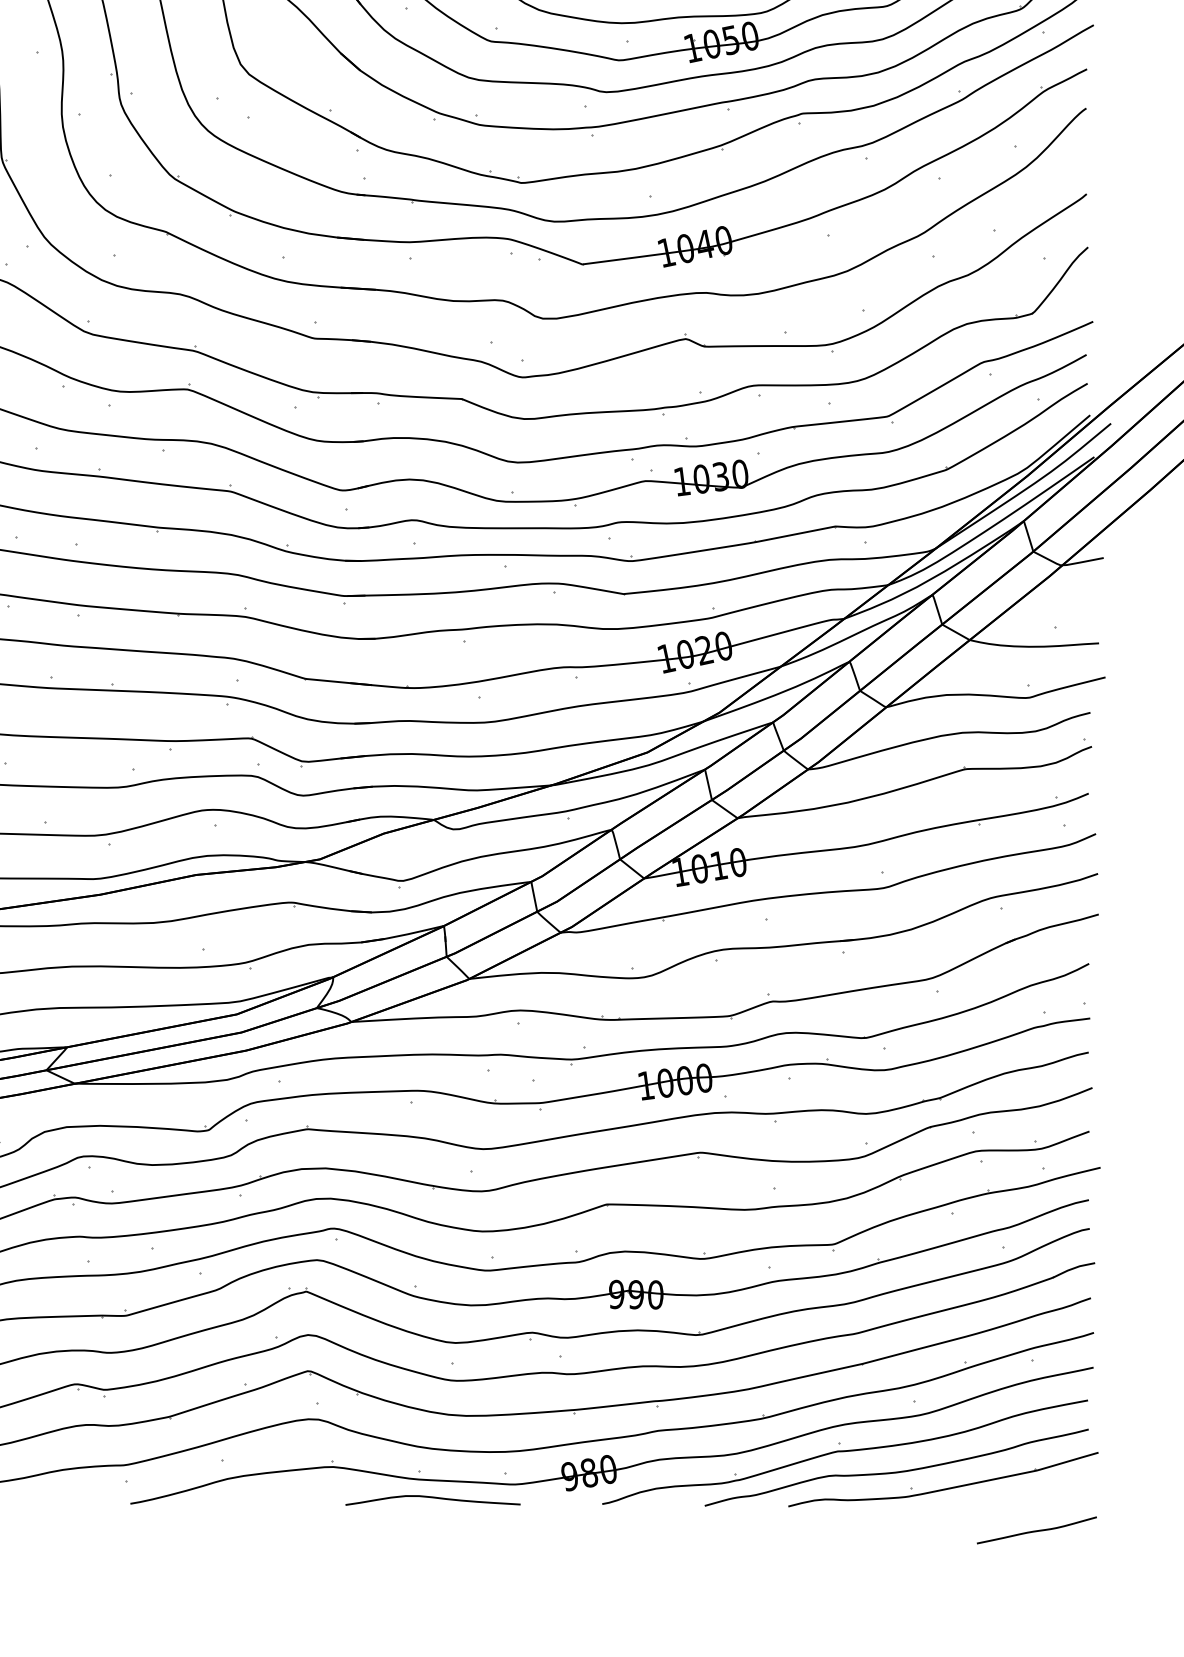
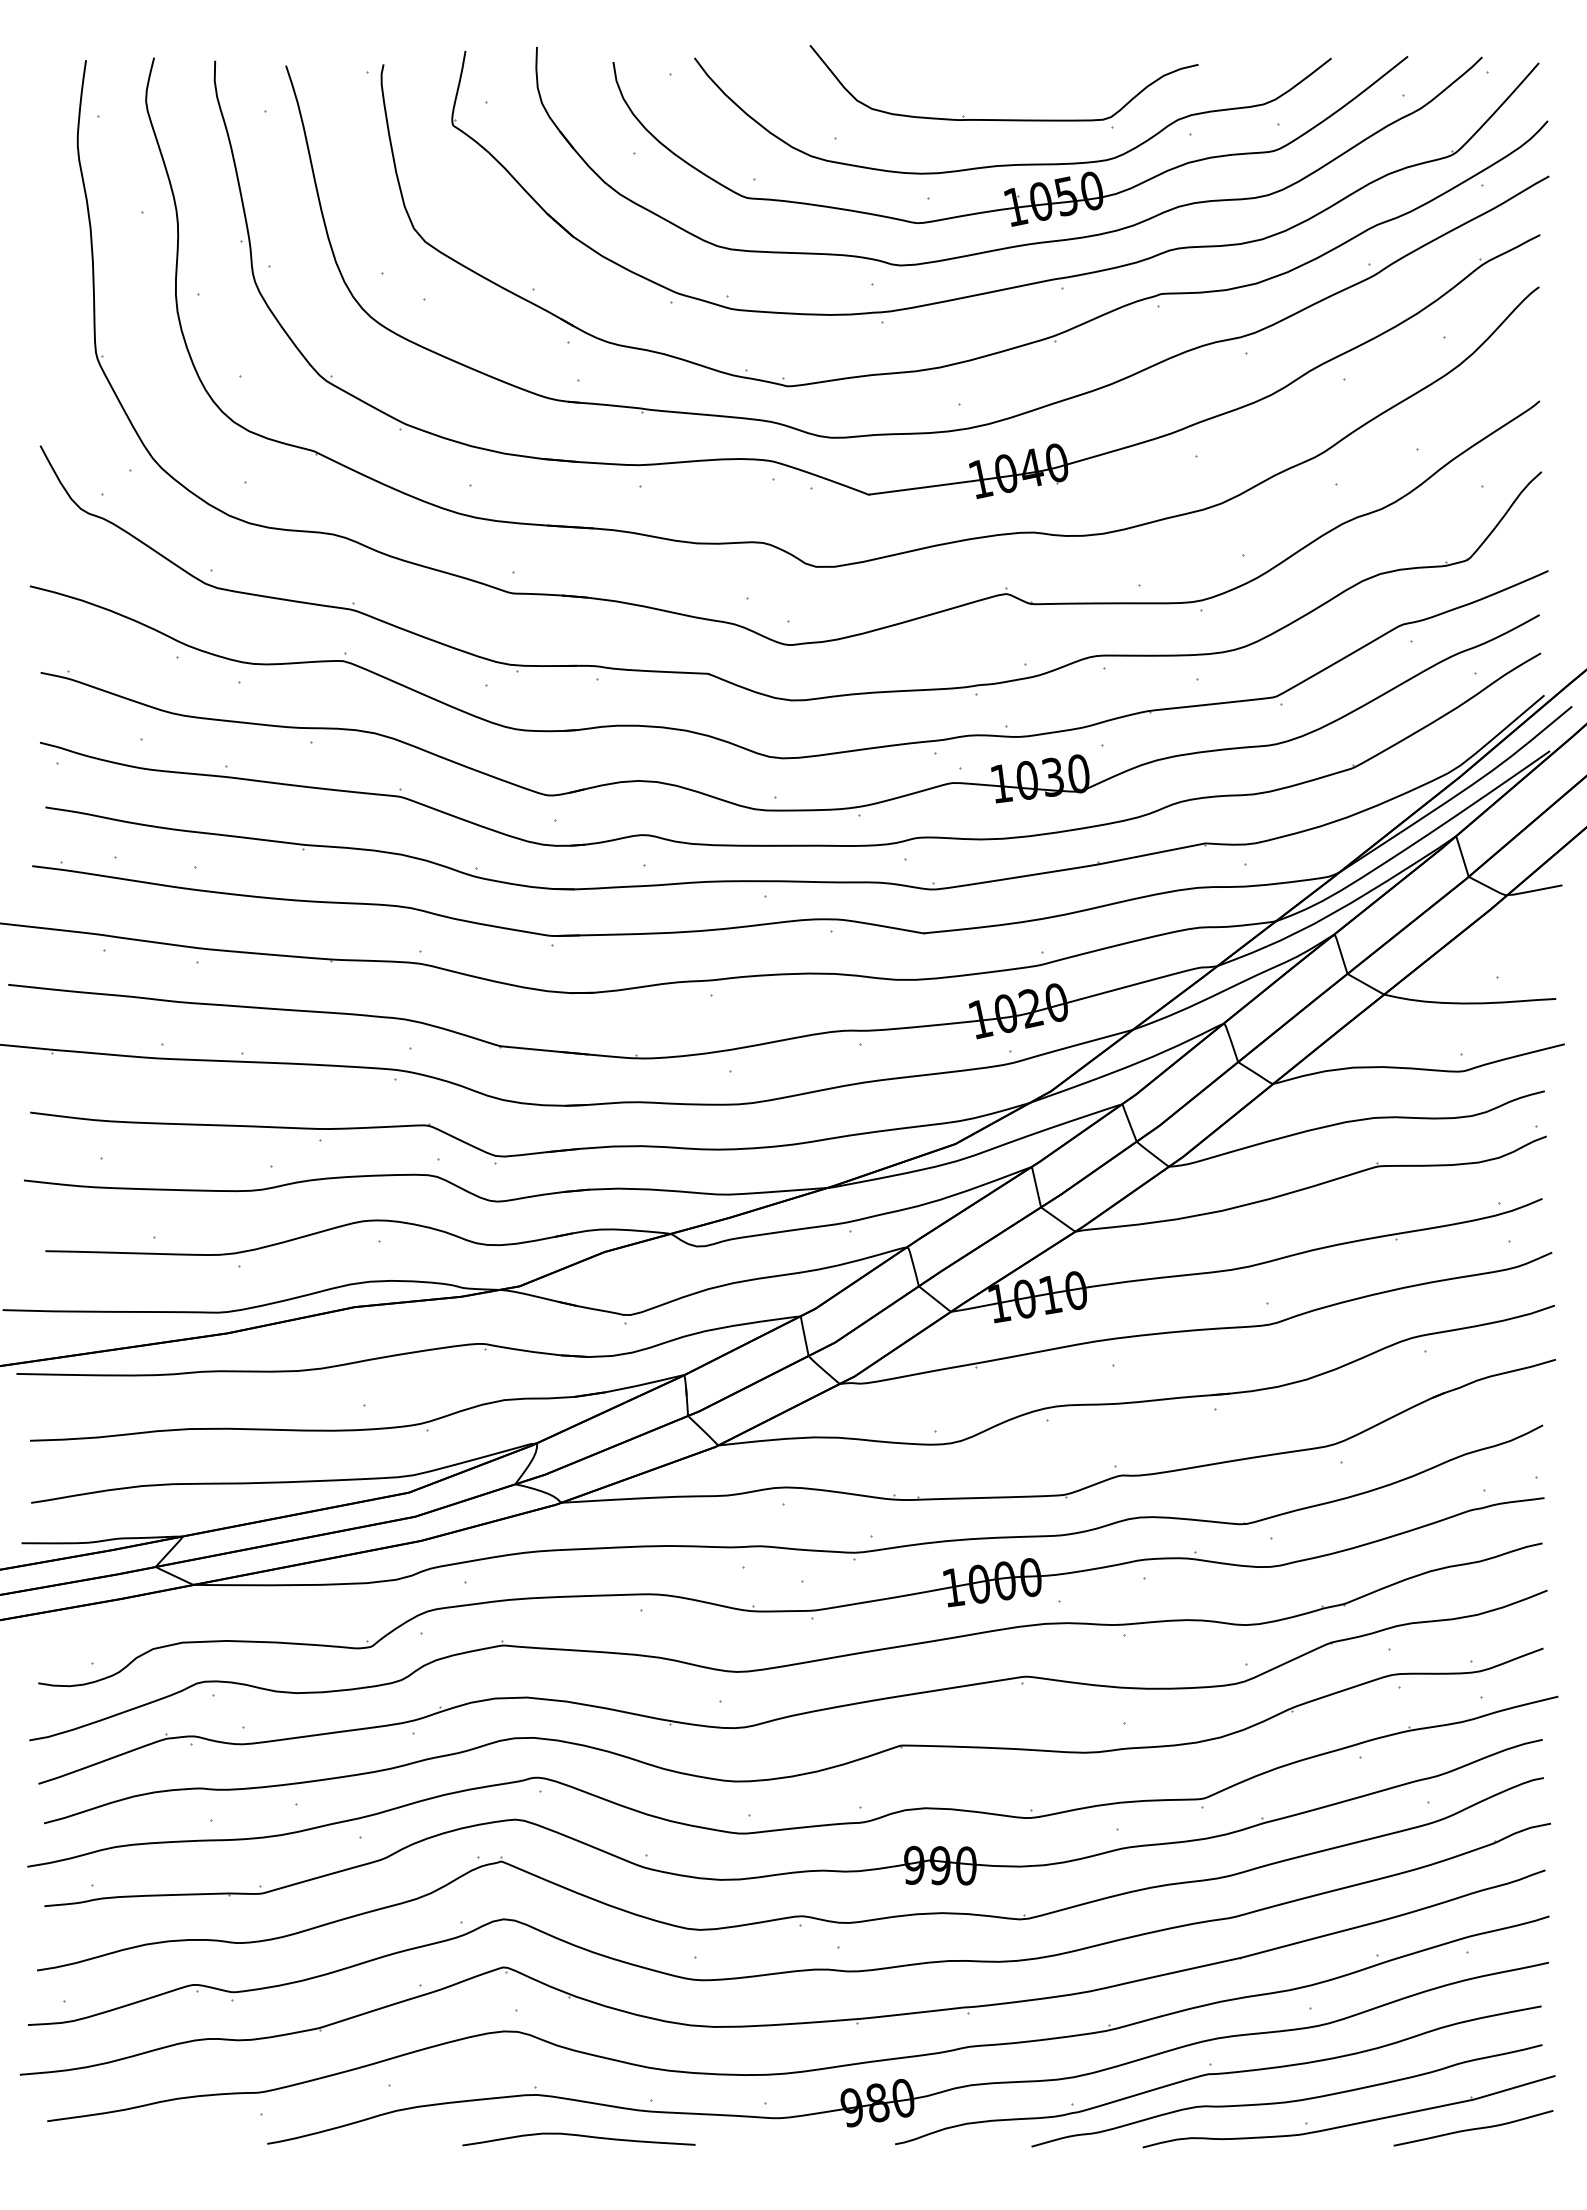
curve: (432, 1498) -> (578, 2136), moved
curve: (1036, 1530) -> (1473, 2128), moved

